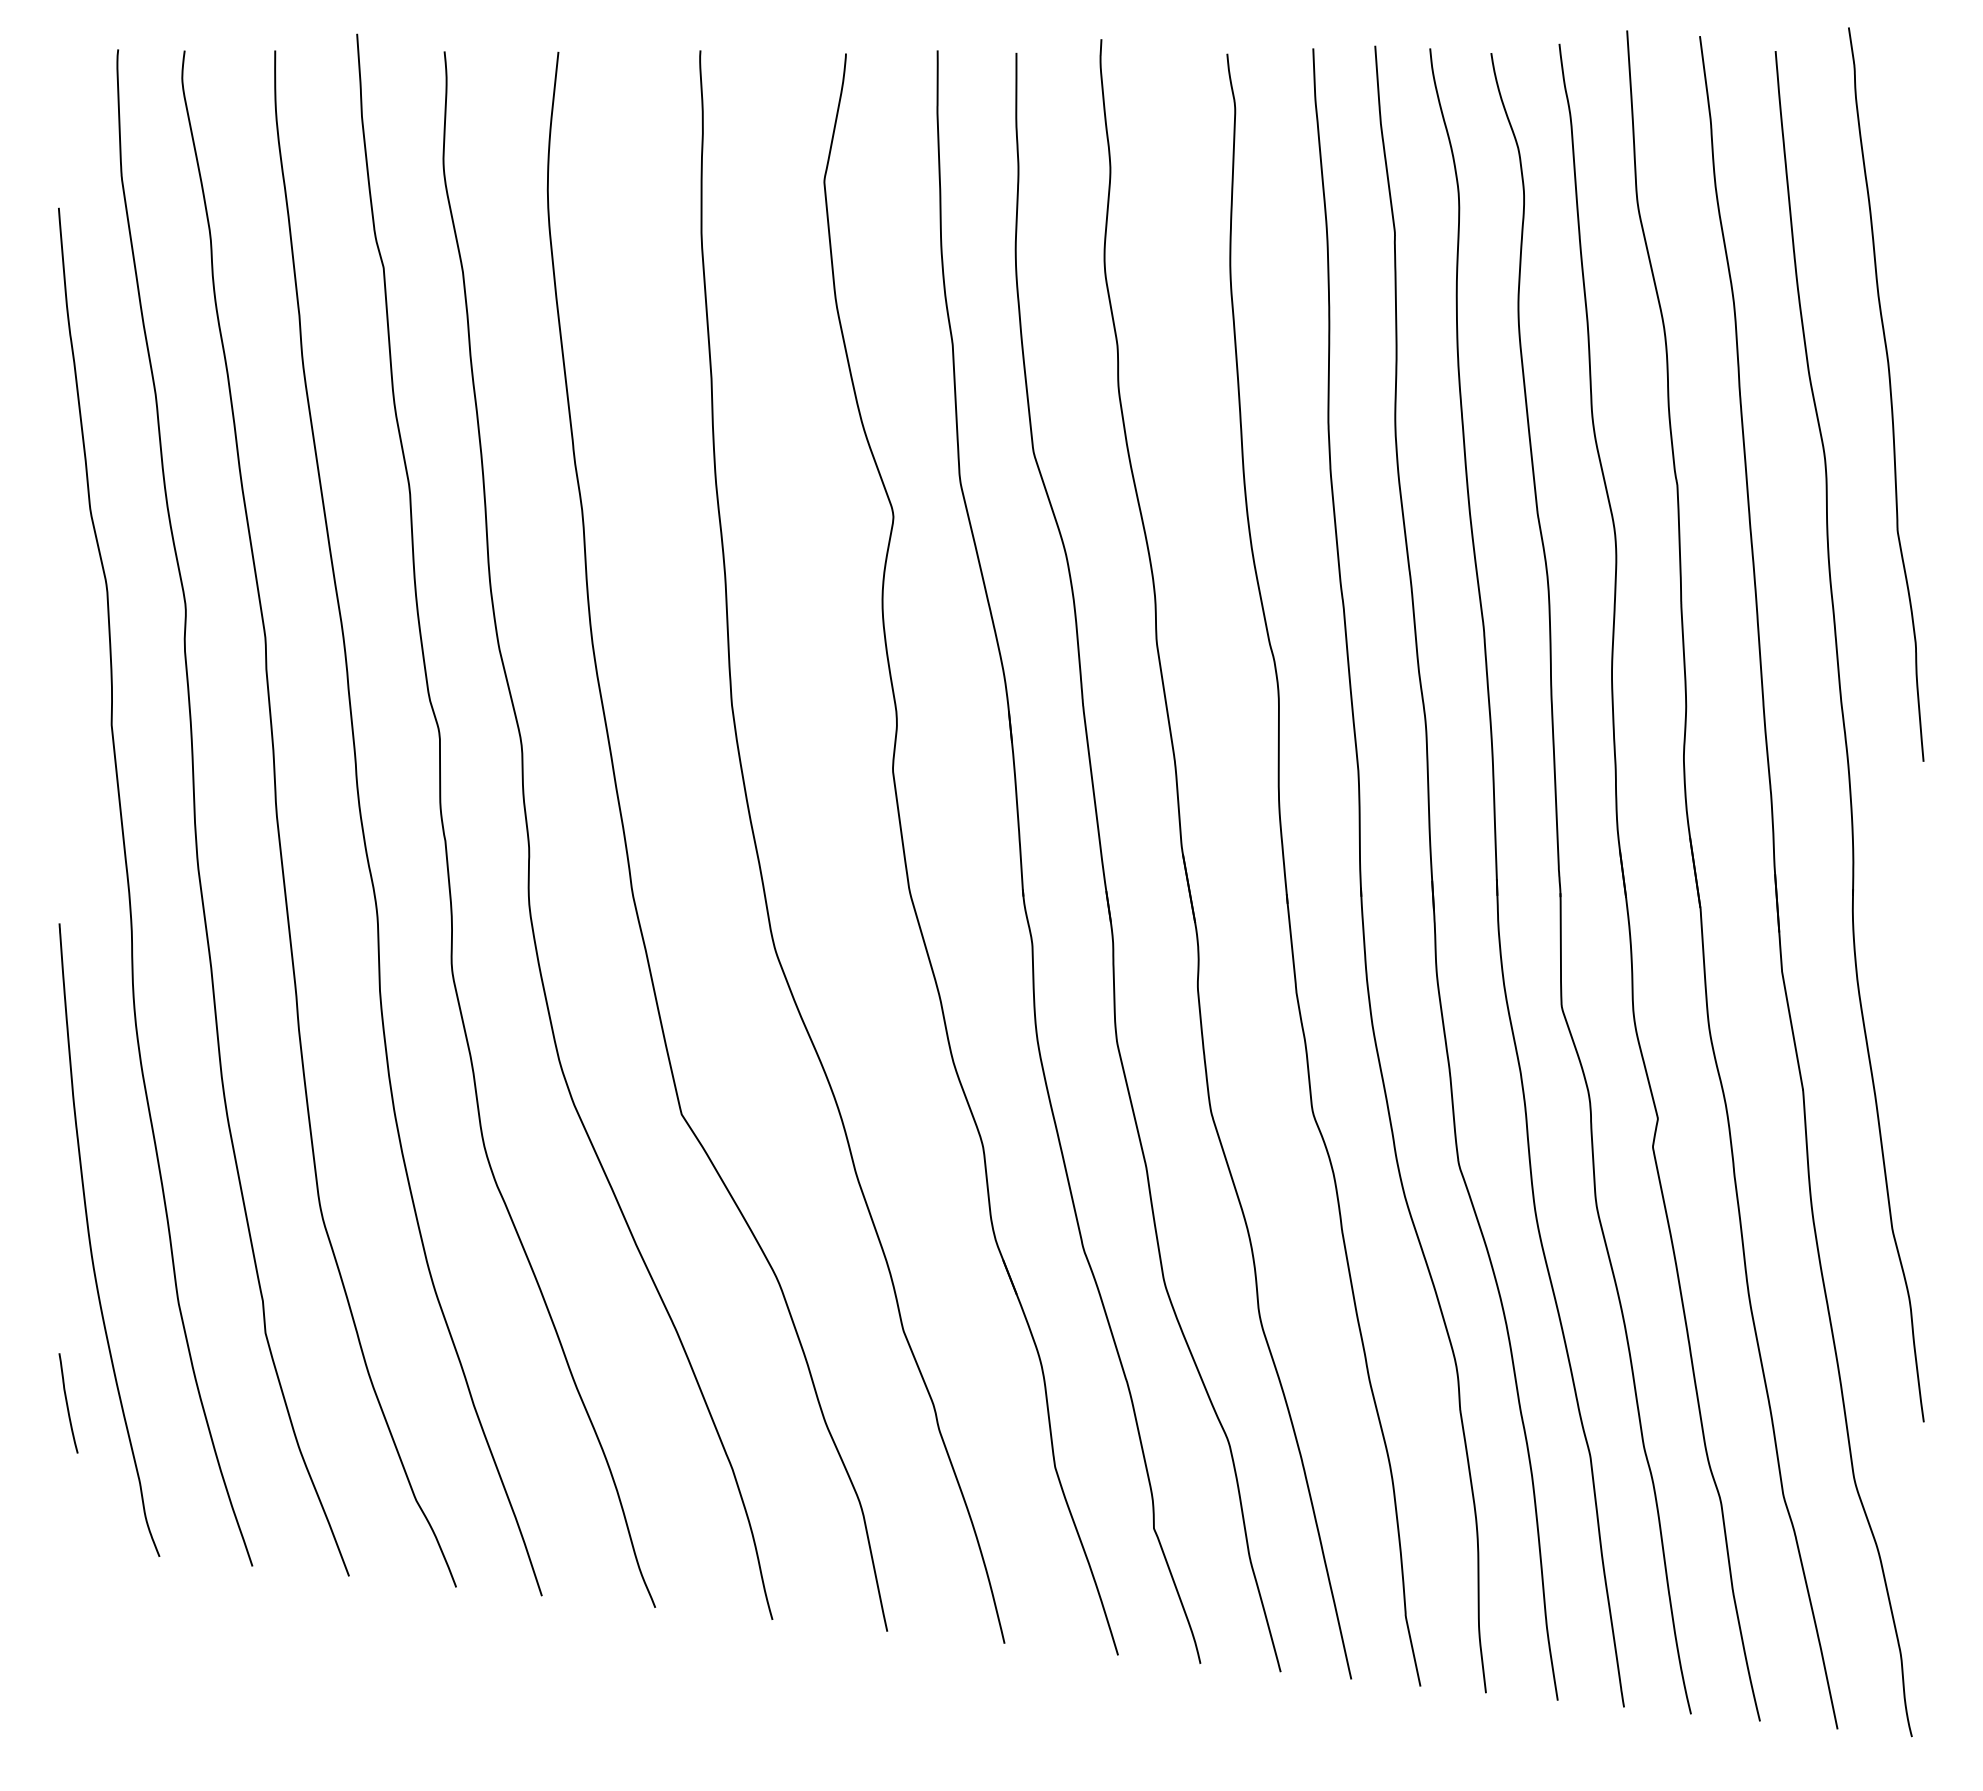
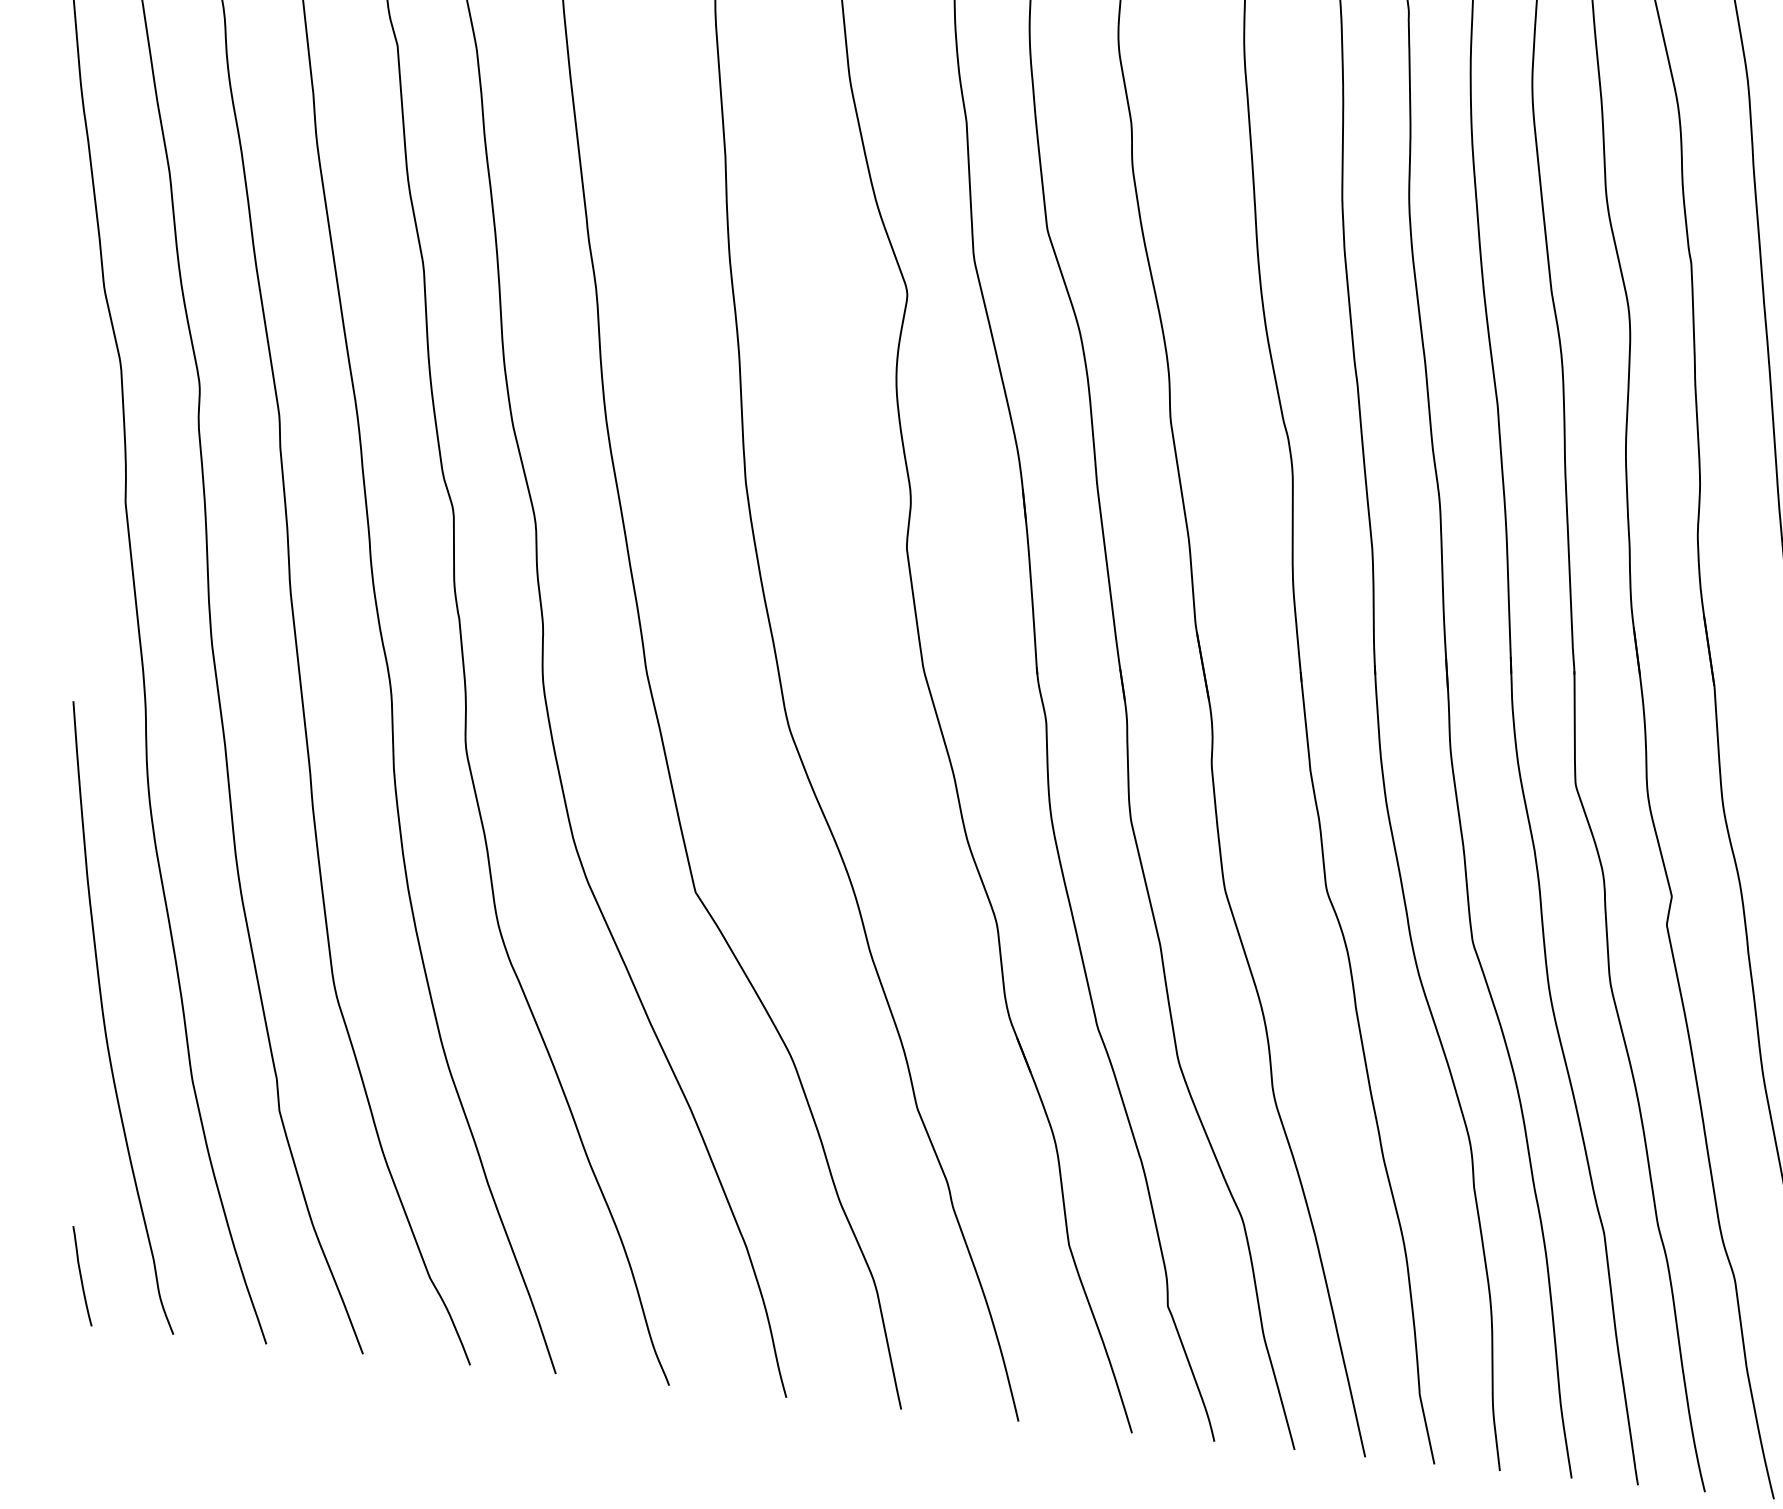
curve: (67, 1403) -> (81, 1276), moved

